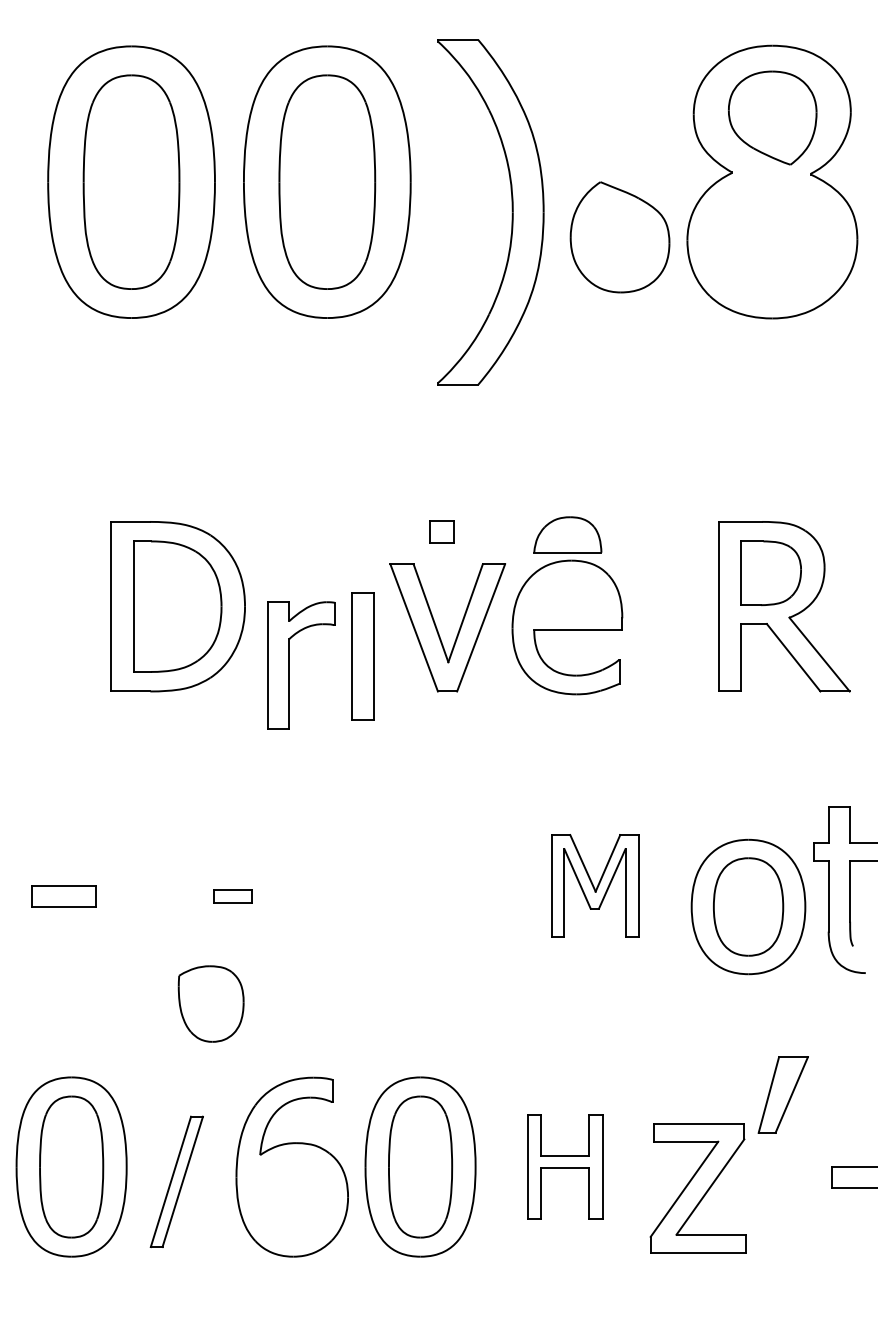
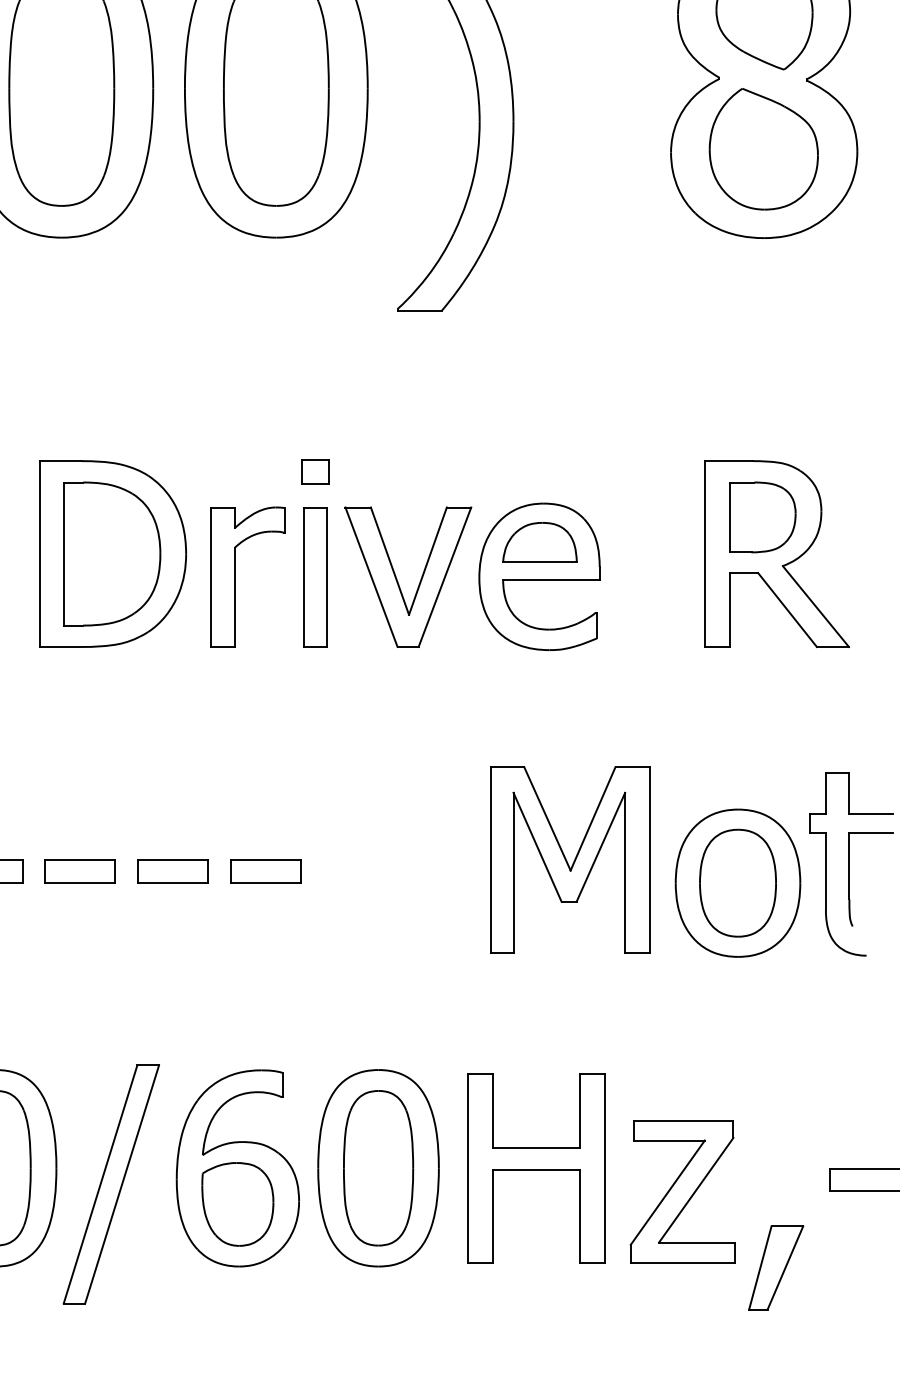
part: (619, 237) -> (763, 149), moved
part: (441, 531) -> (314, 471), moved
part: (567, 534) -> (539, 541), moved
part: (362, 656) -> (314, 576), moved
part: (289, 665) -> (234, 576), moved
part: (595, 885) -> (570, 859), size x1.67
part: (147, 896) -> (79, 871), added
part: (232, 896) -> (172, 871), size x1.67
part: (317, 896) -> (265, 871), added
part: (210, 1003) -> (237, 1203), moved
part: (782, 1094) -> (775, 1267), moved
part: (565, 1166) -> (537, 1167), size x1.67
part: (176, 1181) -> (111, 1184), size x1.67

